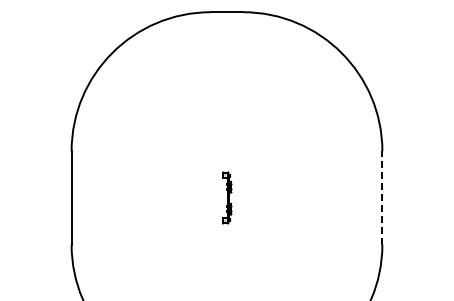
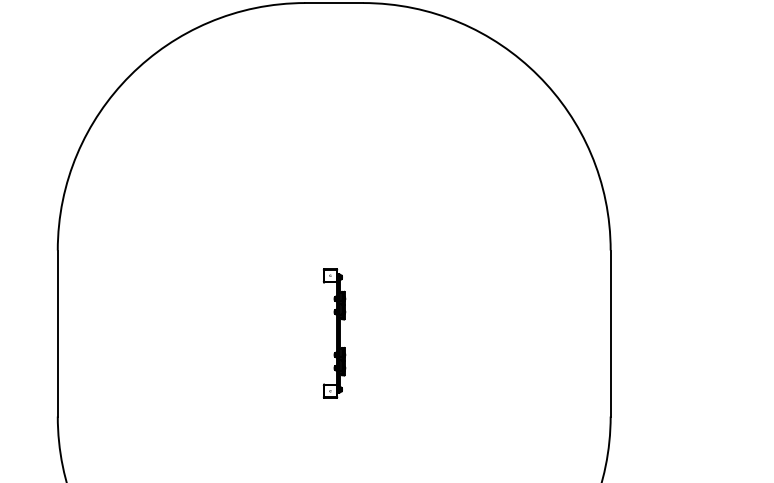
part: (227, 197) -> (335, 332), size x1.43
line: (382, 198) -> (610, 334), dashed -> solid

